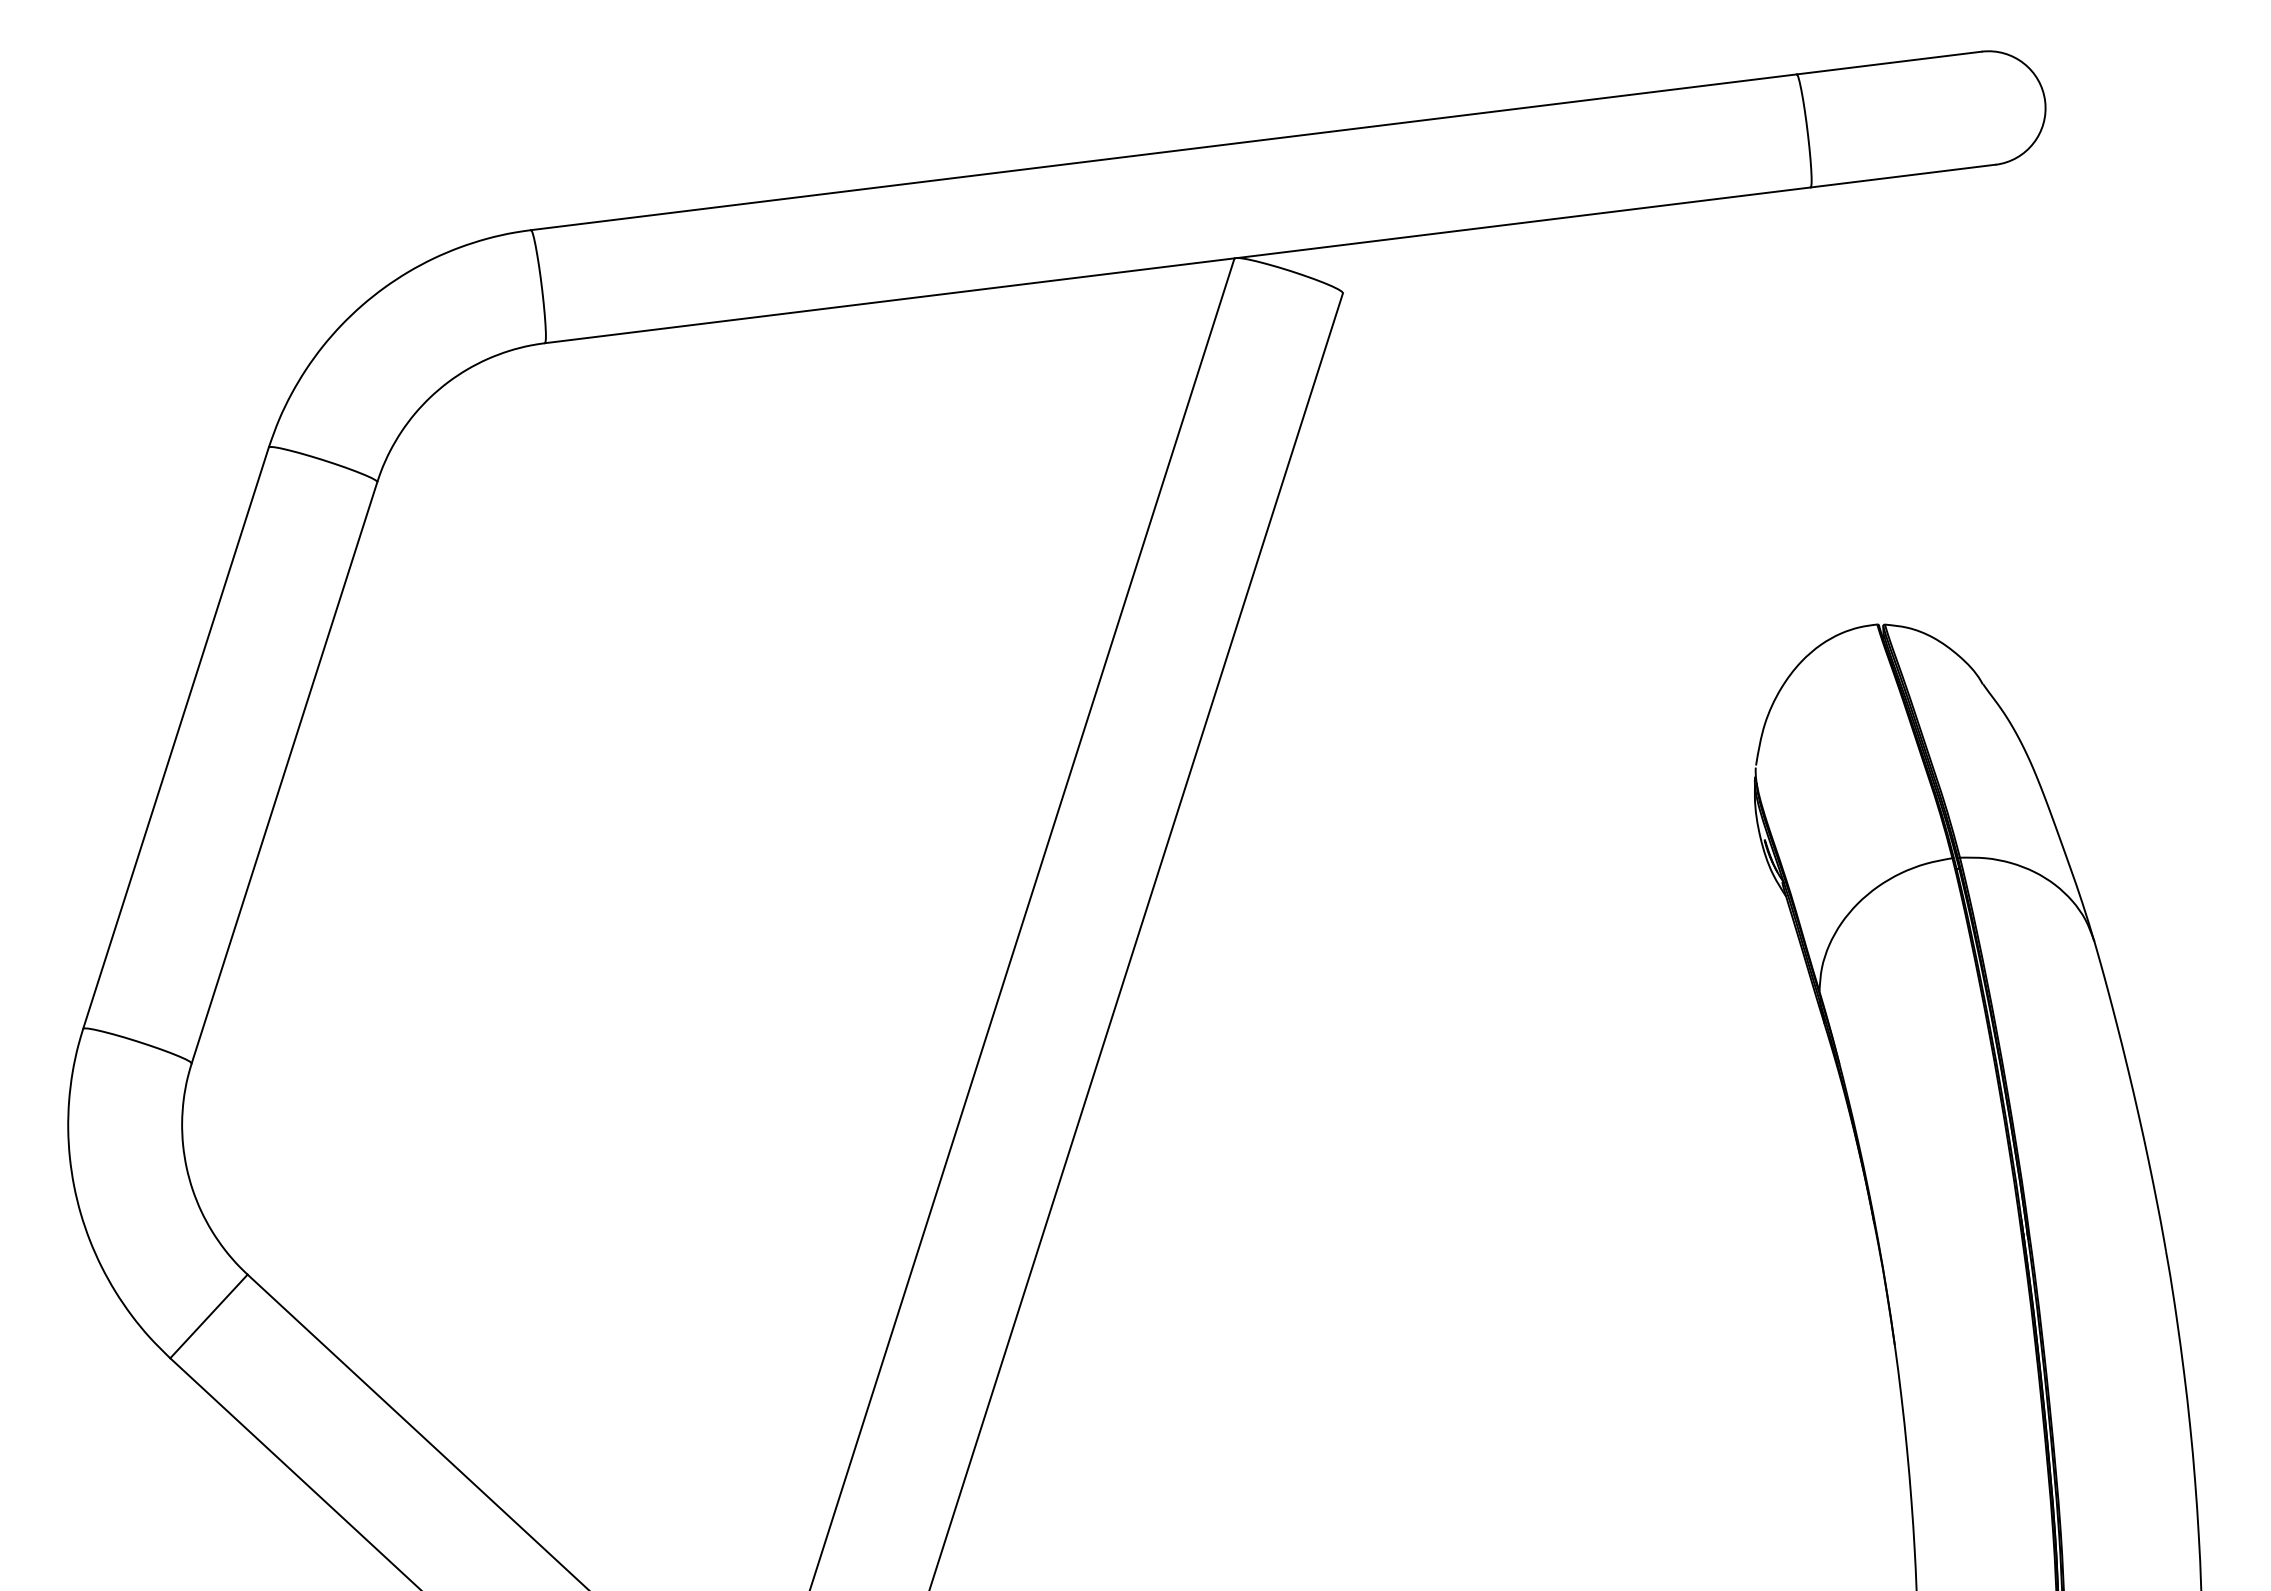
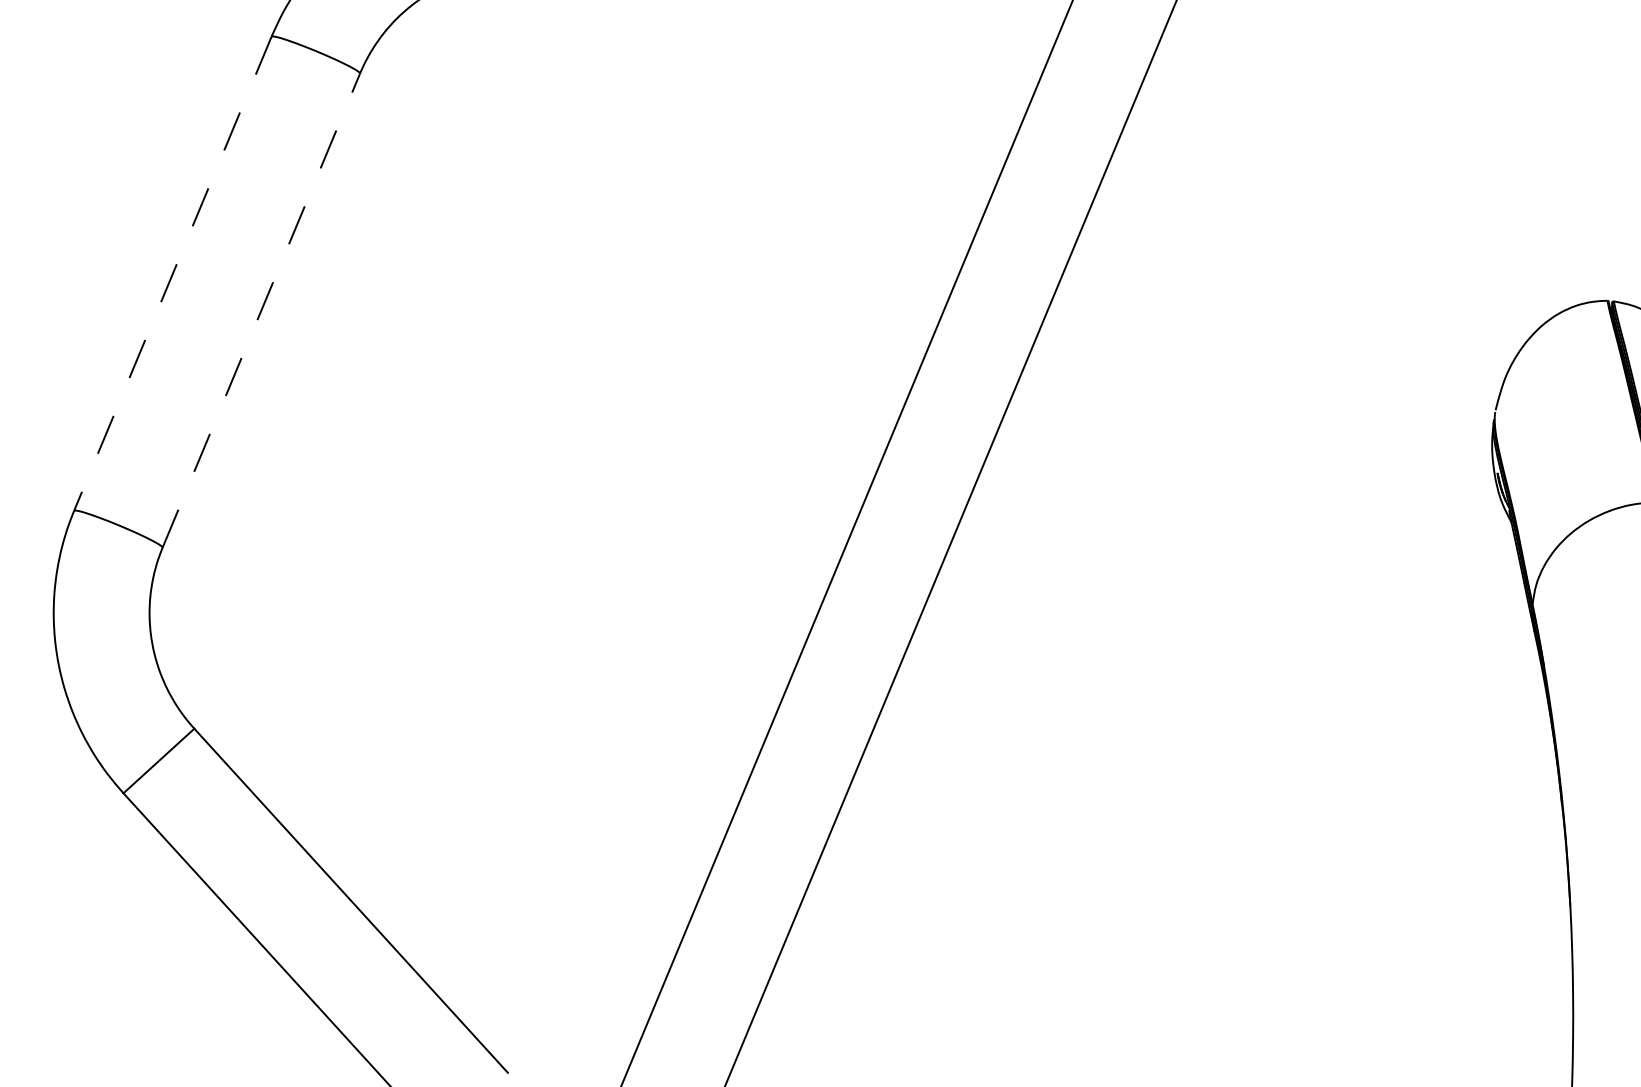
line: (175, 738) -> (172, 274), solid -> dashed
line: (284, 772) -> (261, 310), solid -> dashed

